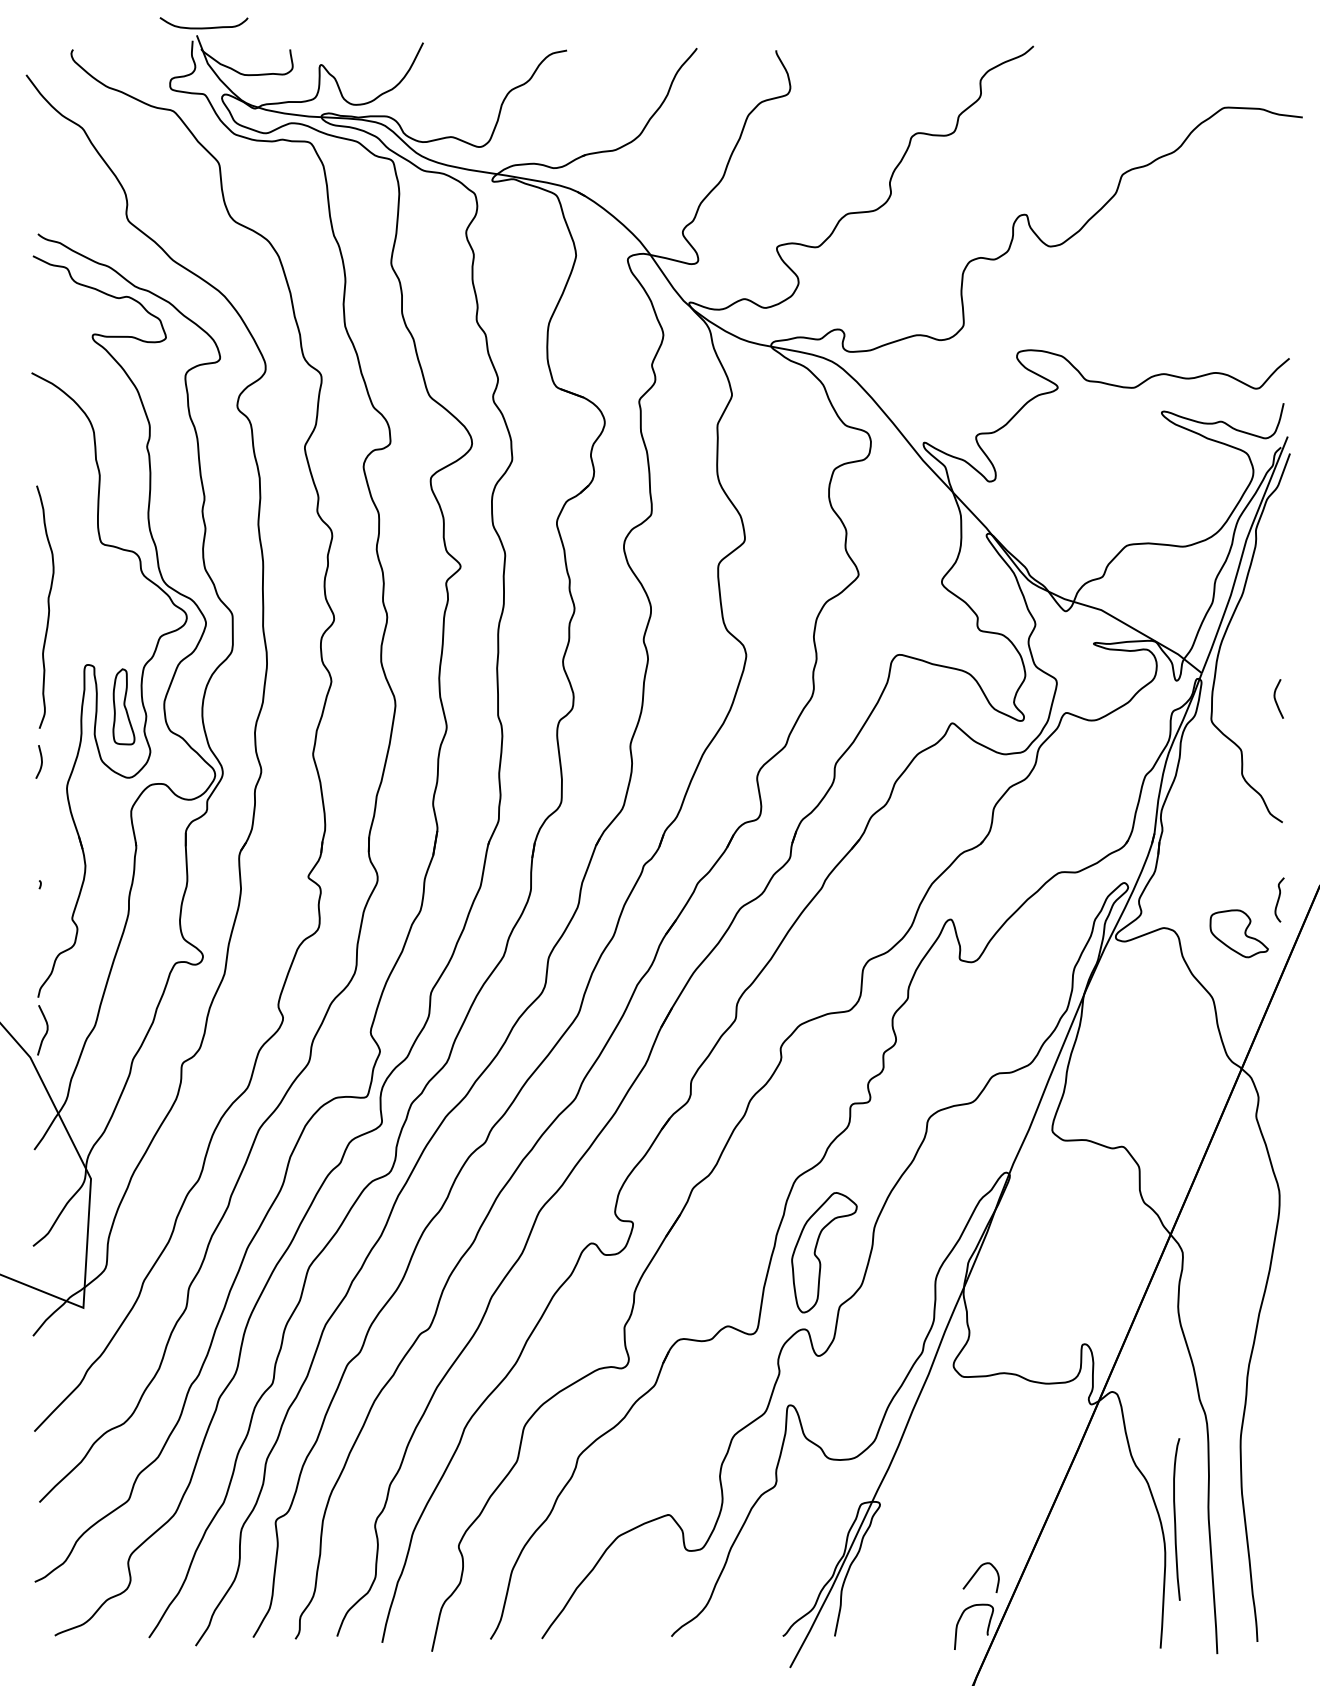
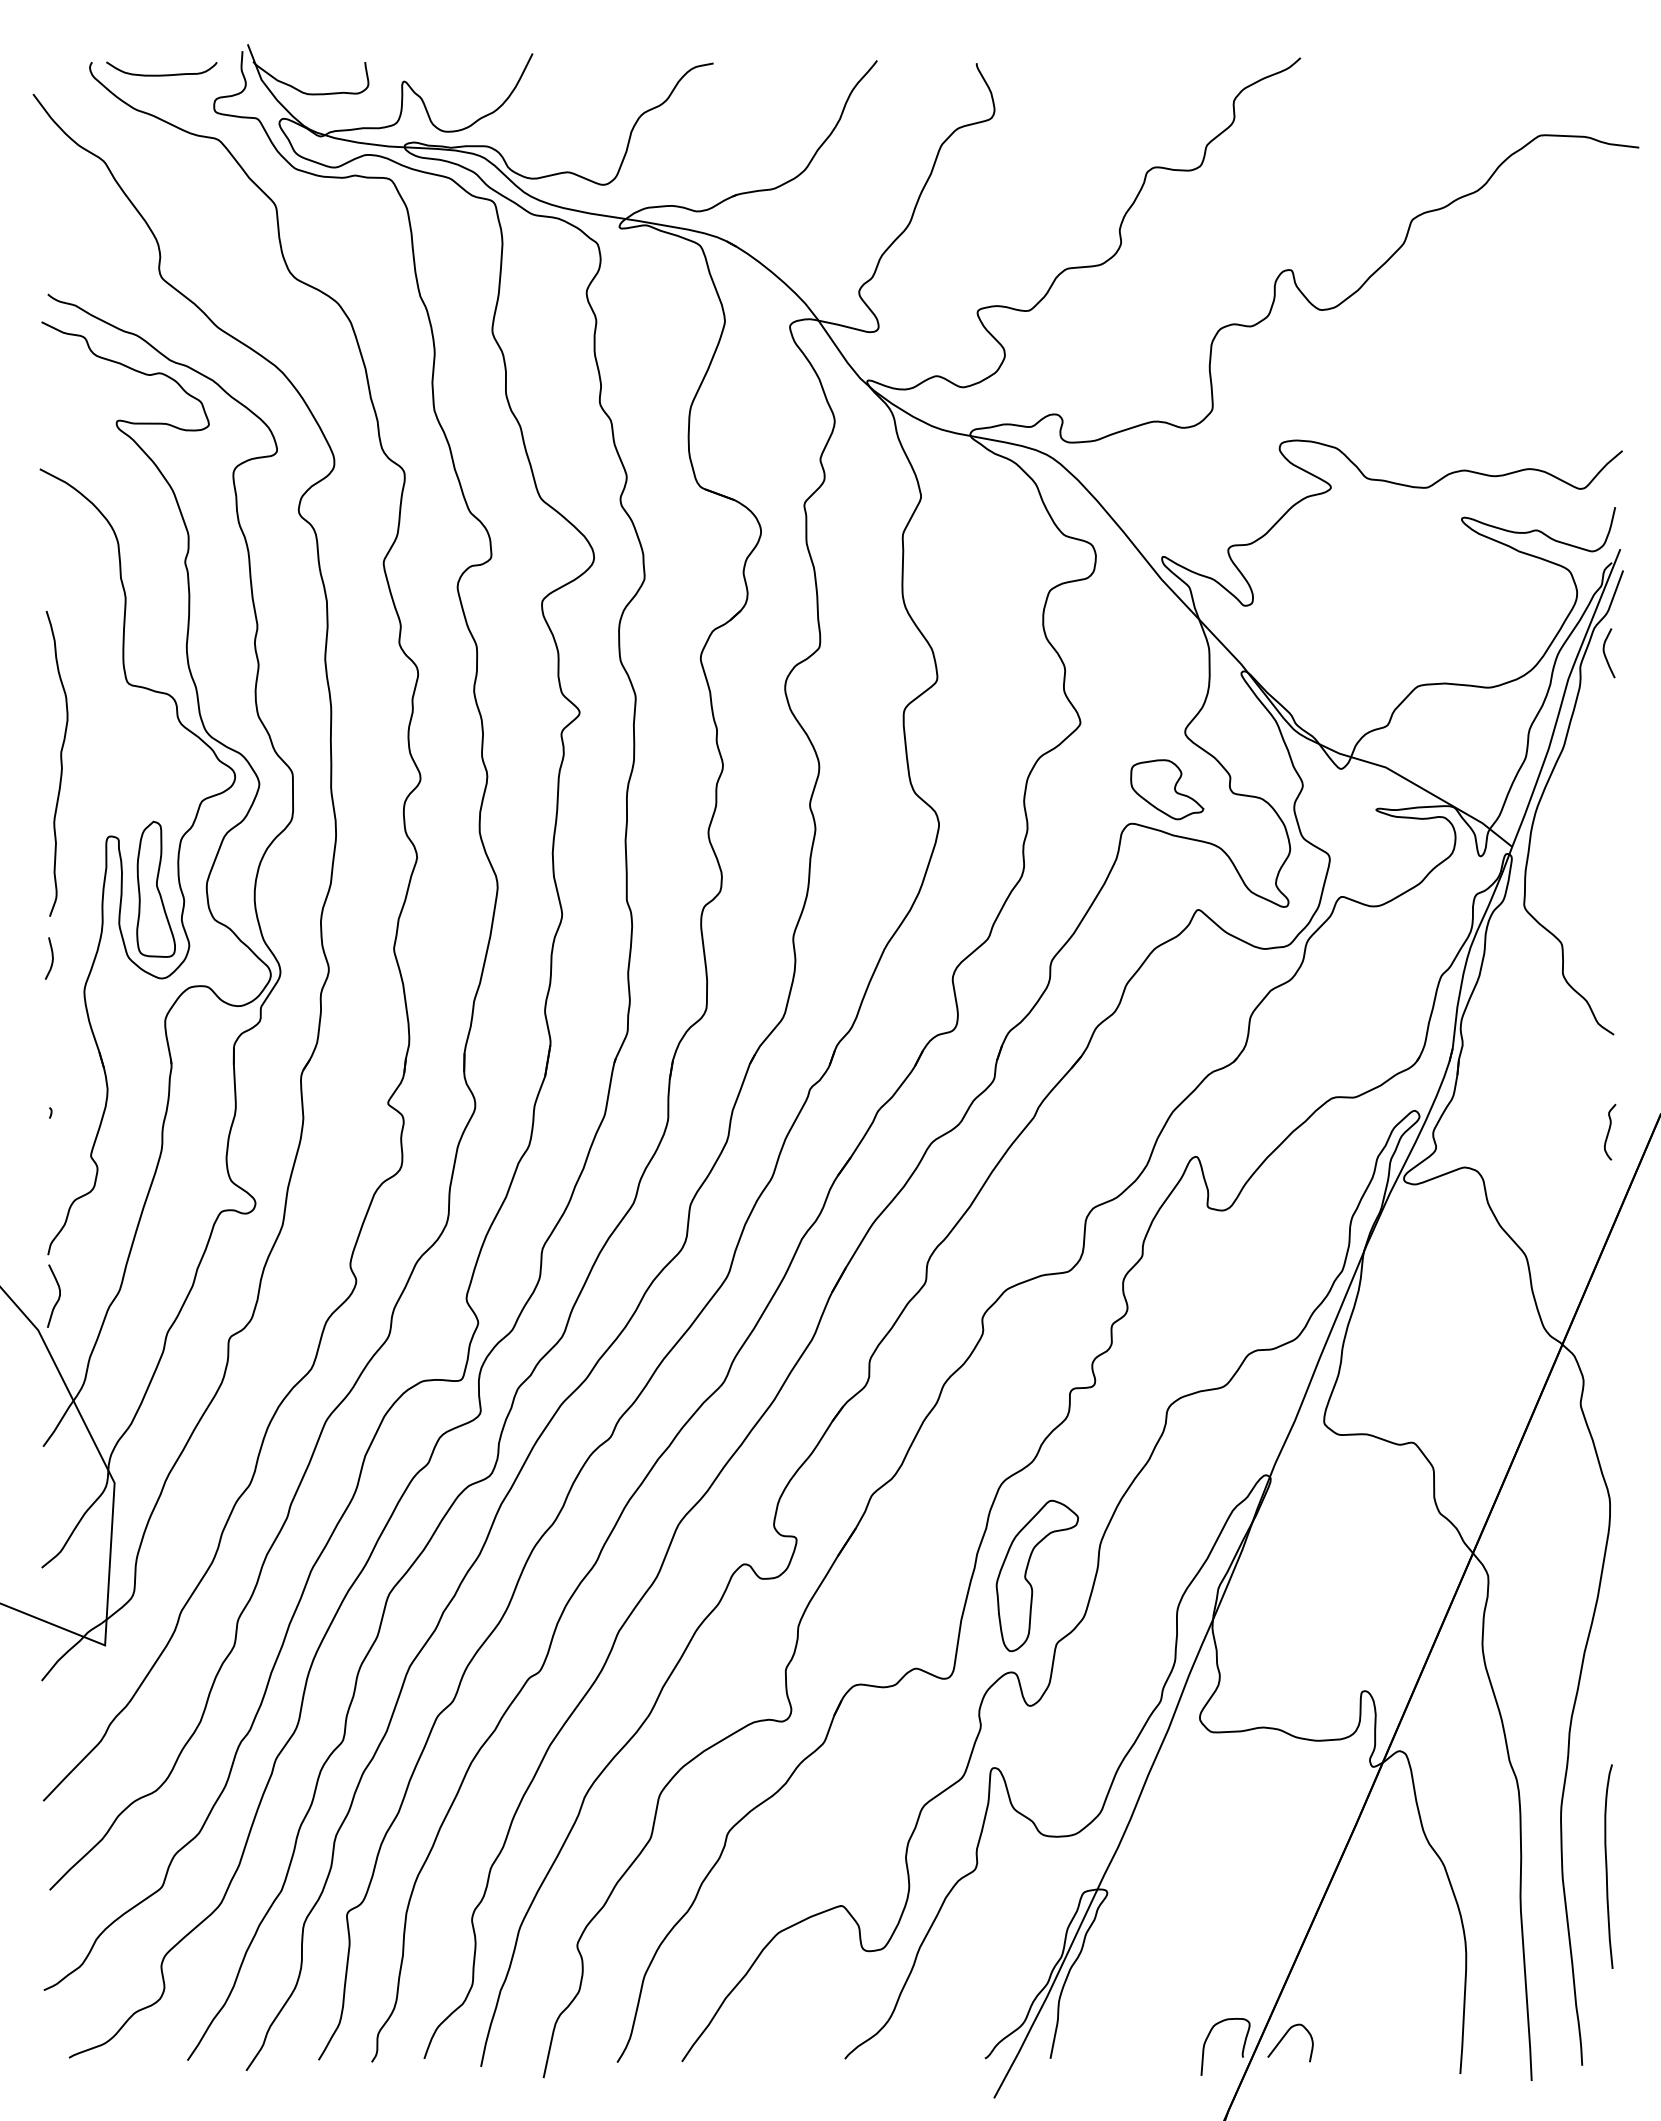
curve: (203, 27) -> (161, 74), moved
curve: (1275, 699) -> (1605, 653), moved
part: (123, 706) -> (155, 888), size x1.43
part: (1239, 933) -> (1167, 789), moved
curve: (1175, 1519) -> (1607, 1866), moved
curve: (977, 1572) -> (1285, 2036), moved

